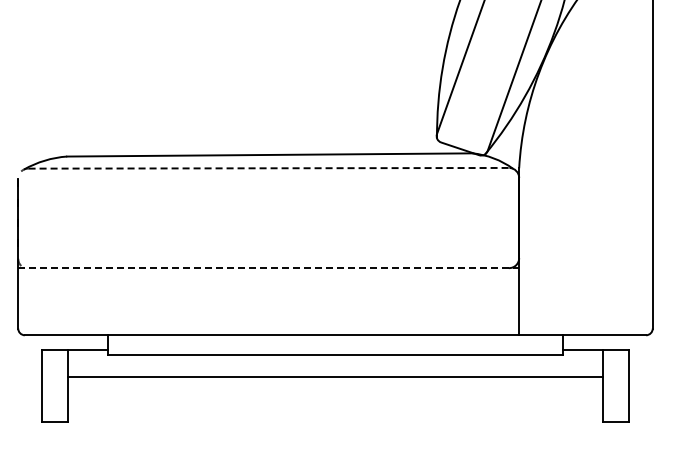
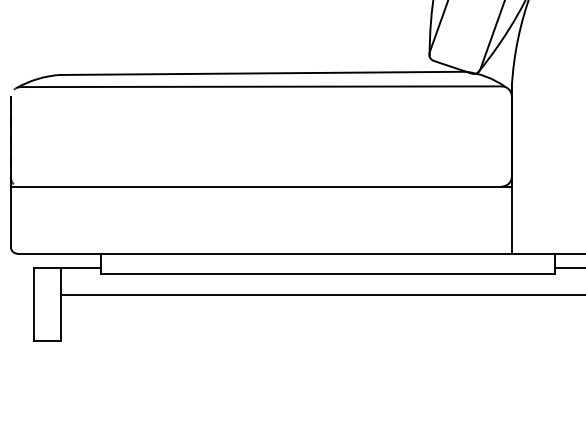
line: (269, 168) -> (262, 86), dashed -> solid
line: (269, 268) -> (262, 186), dashed -> solid

